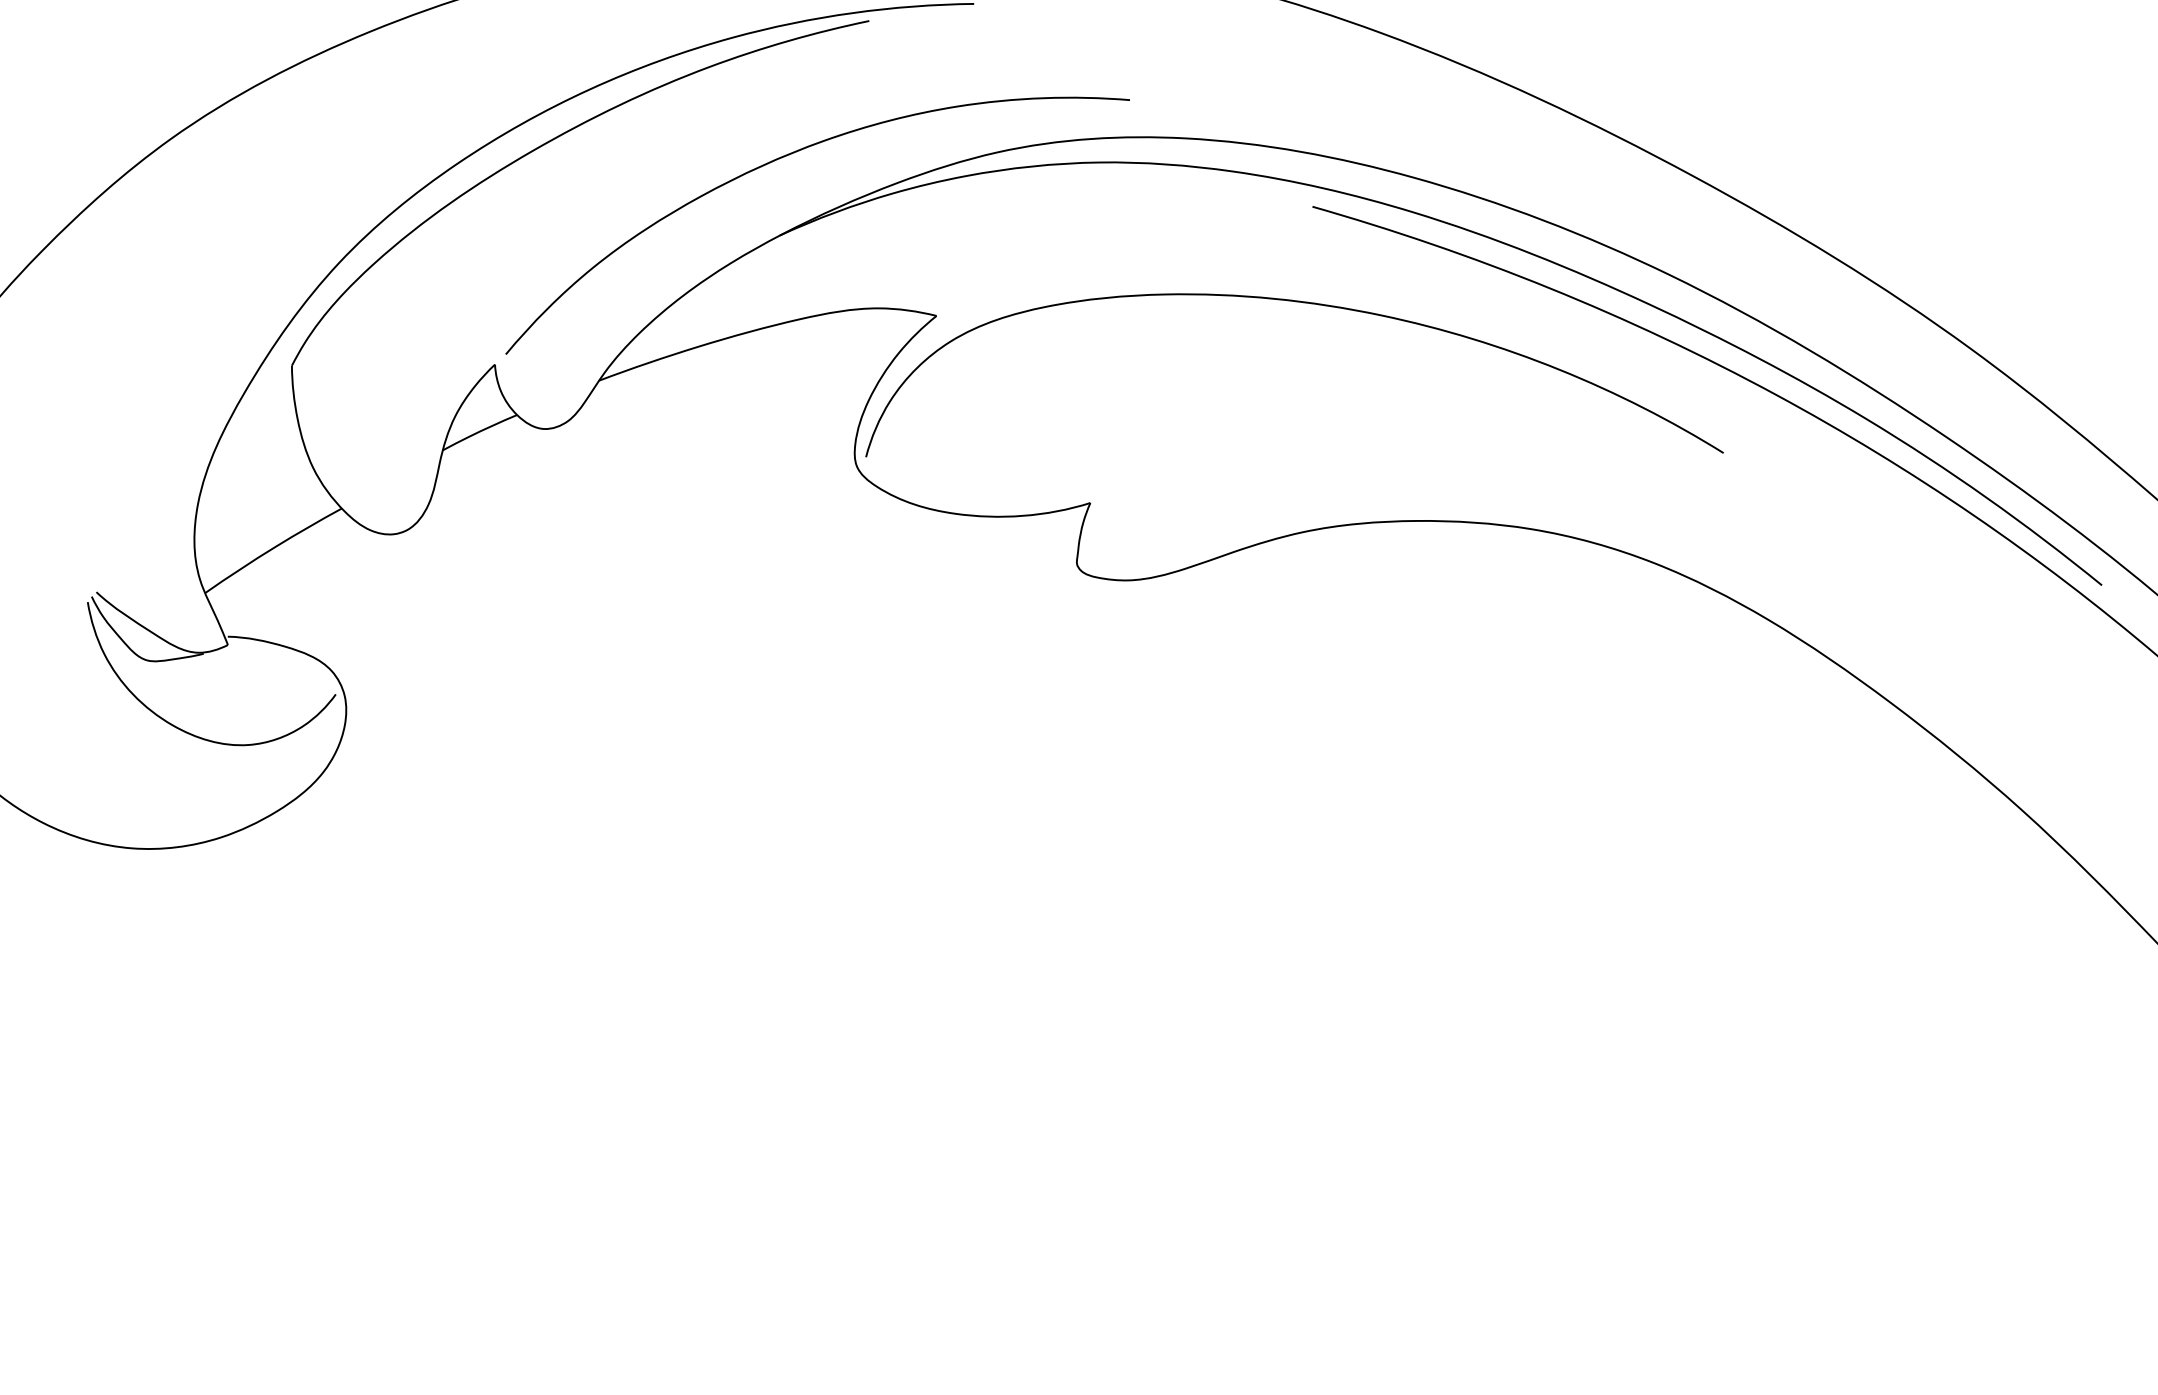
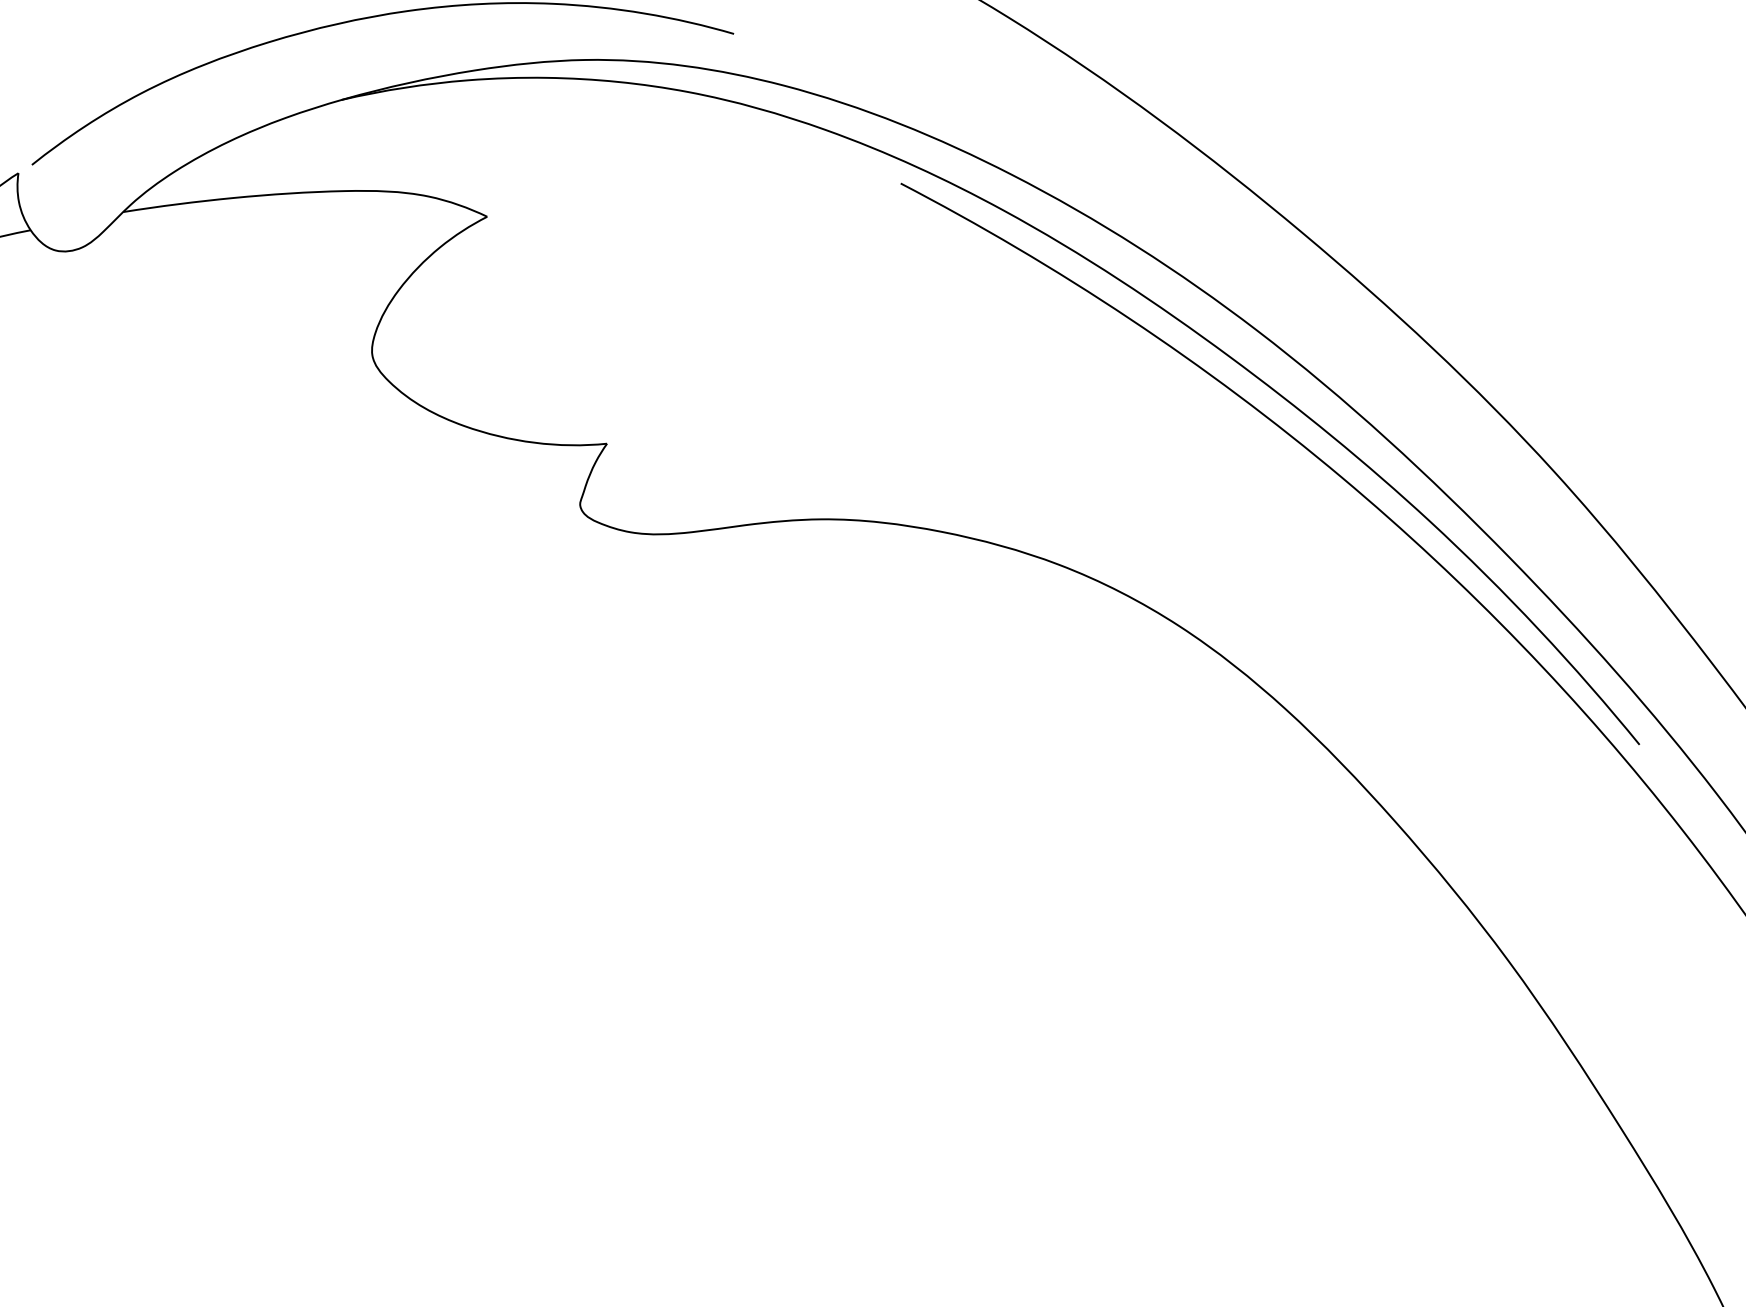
curve: (1303, 303) -> (870, 282), removed

